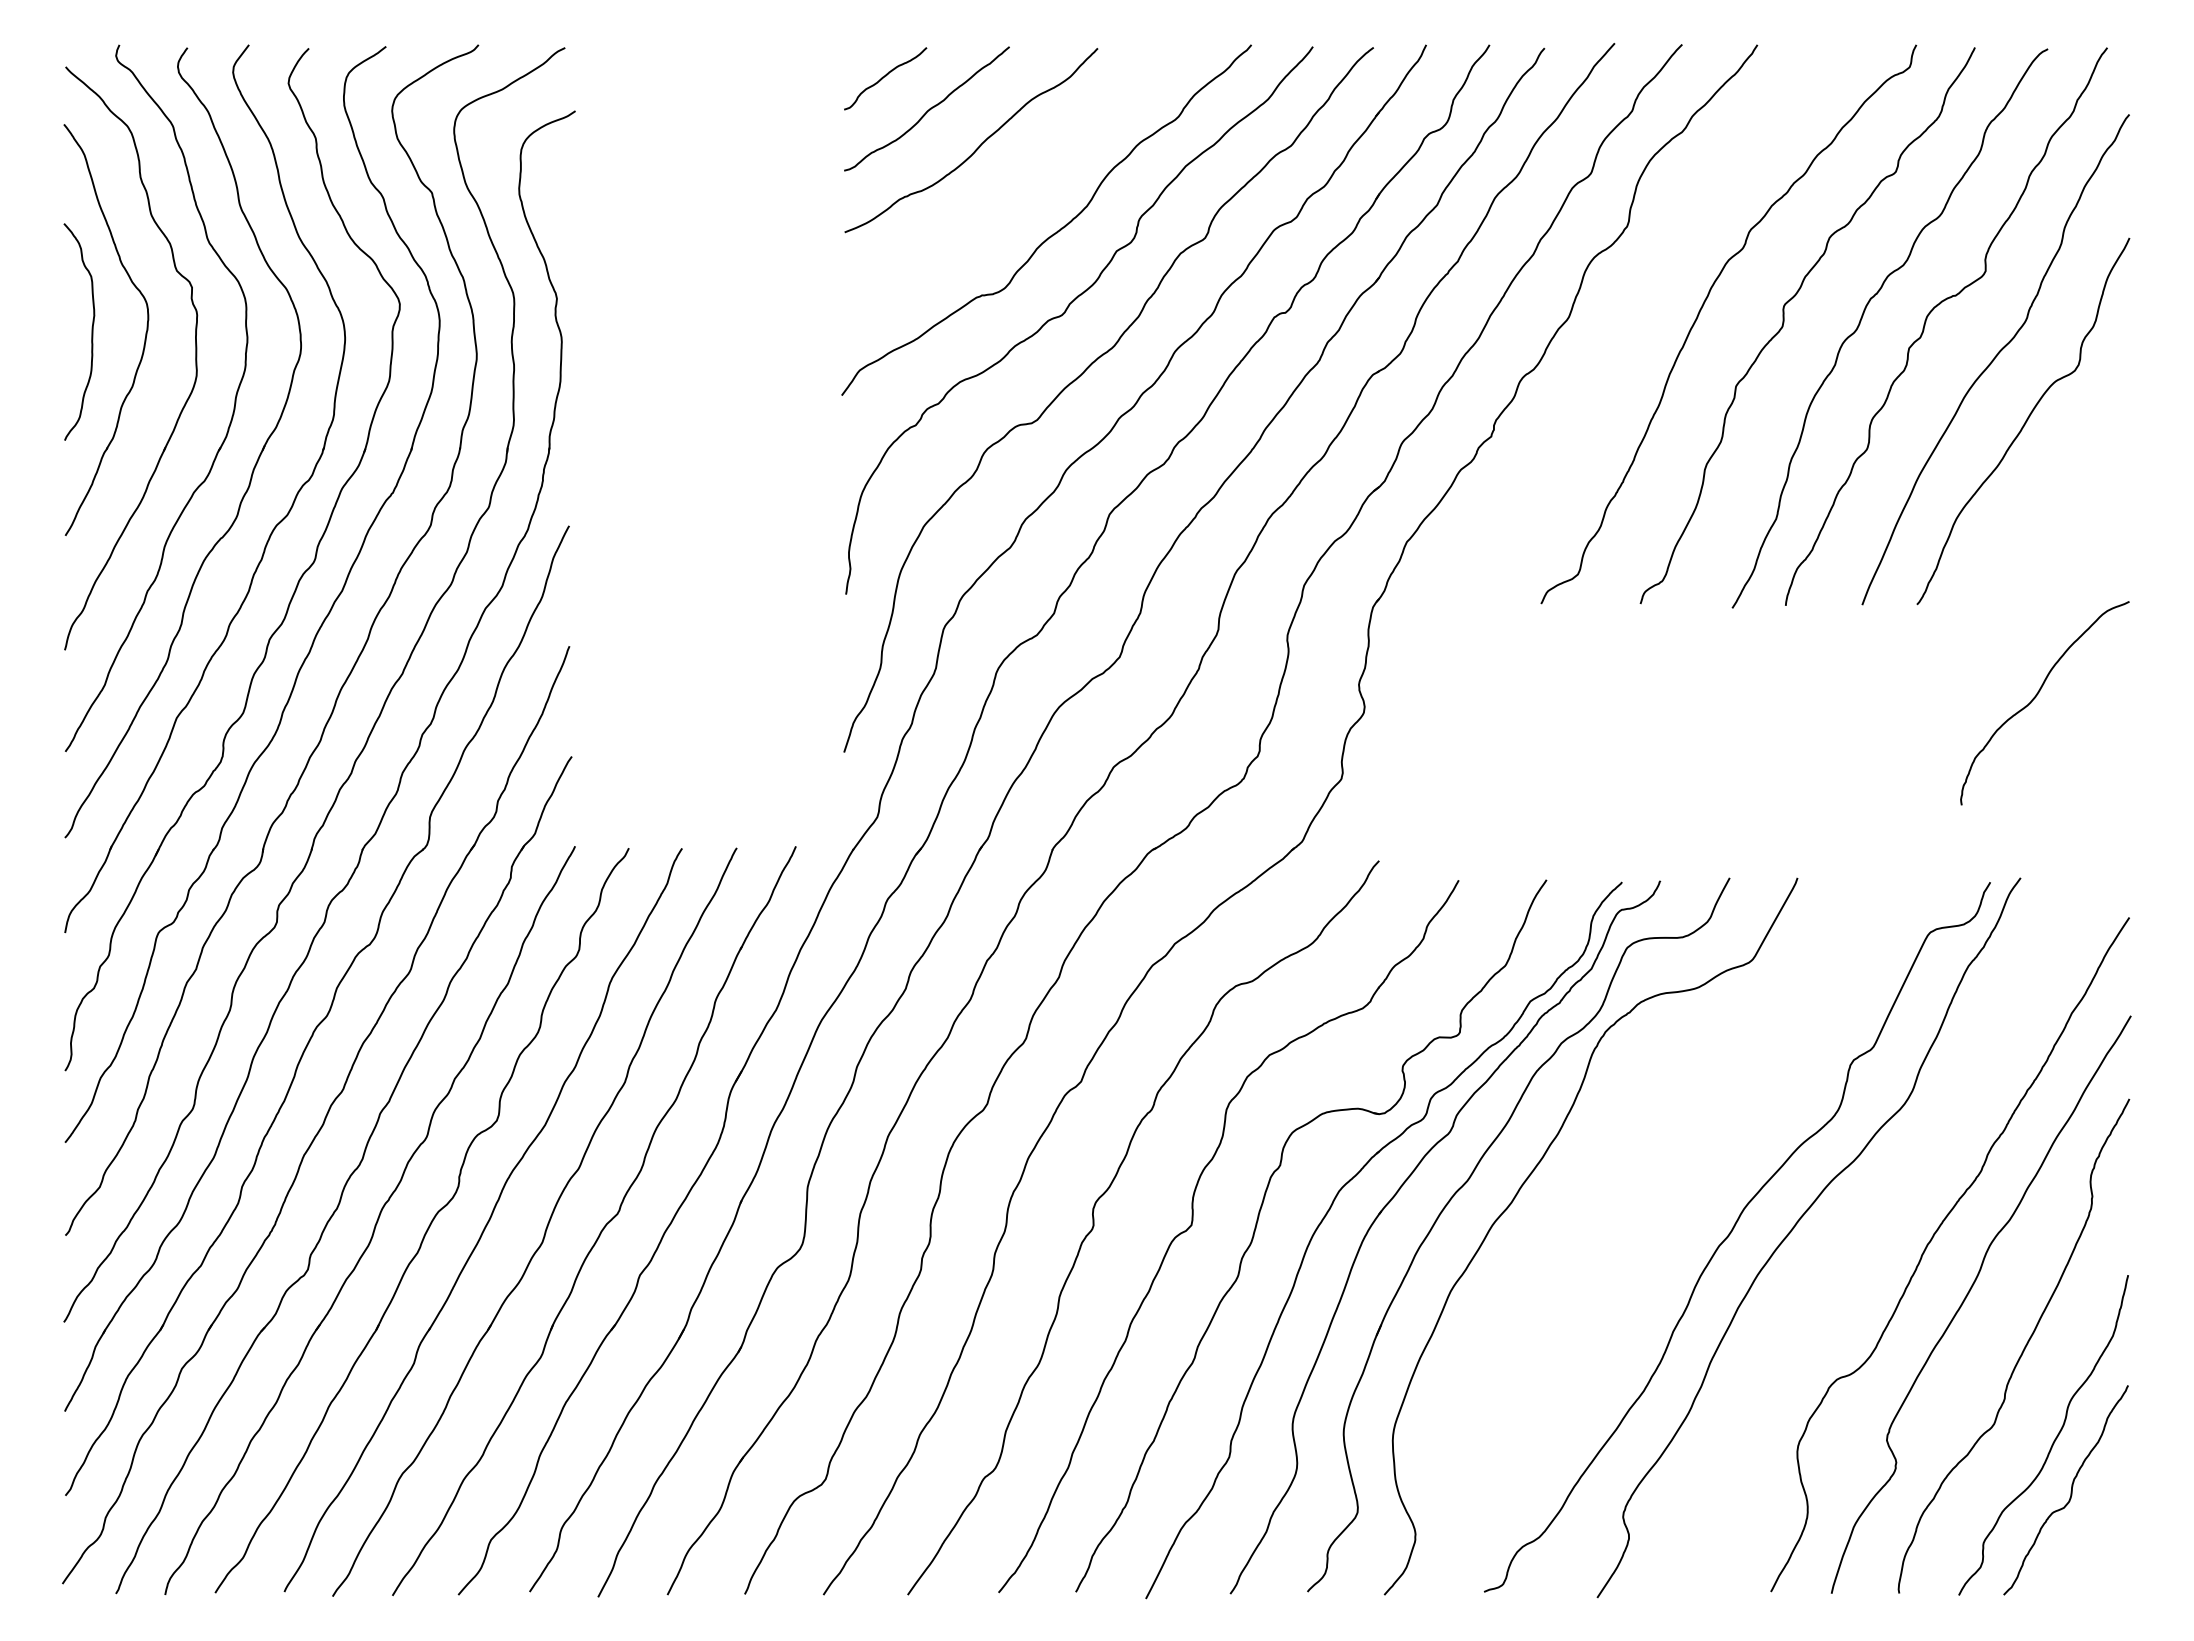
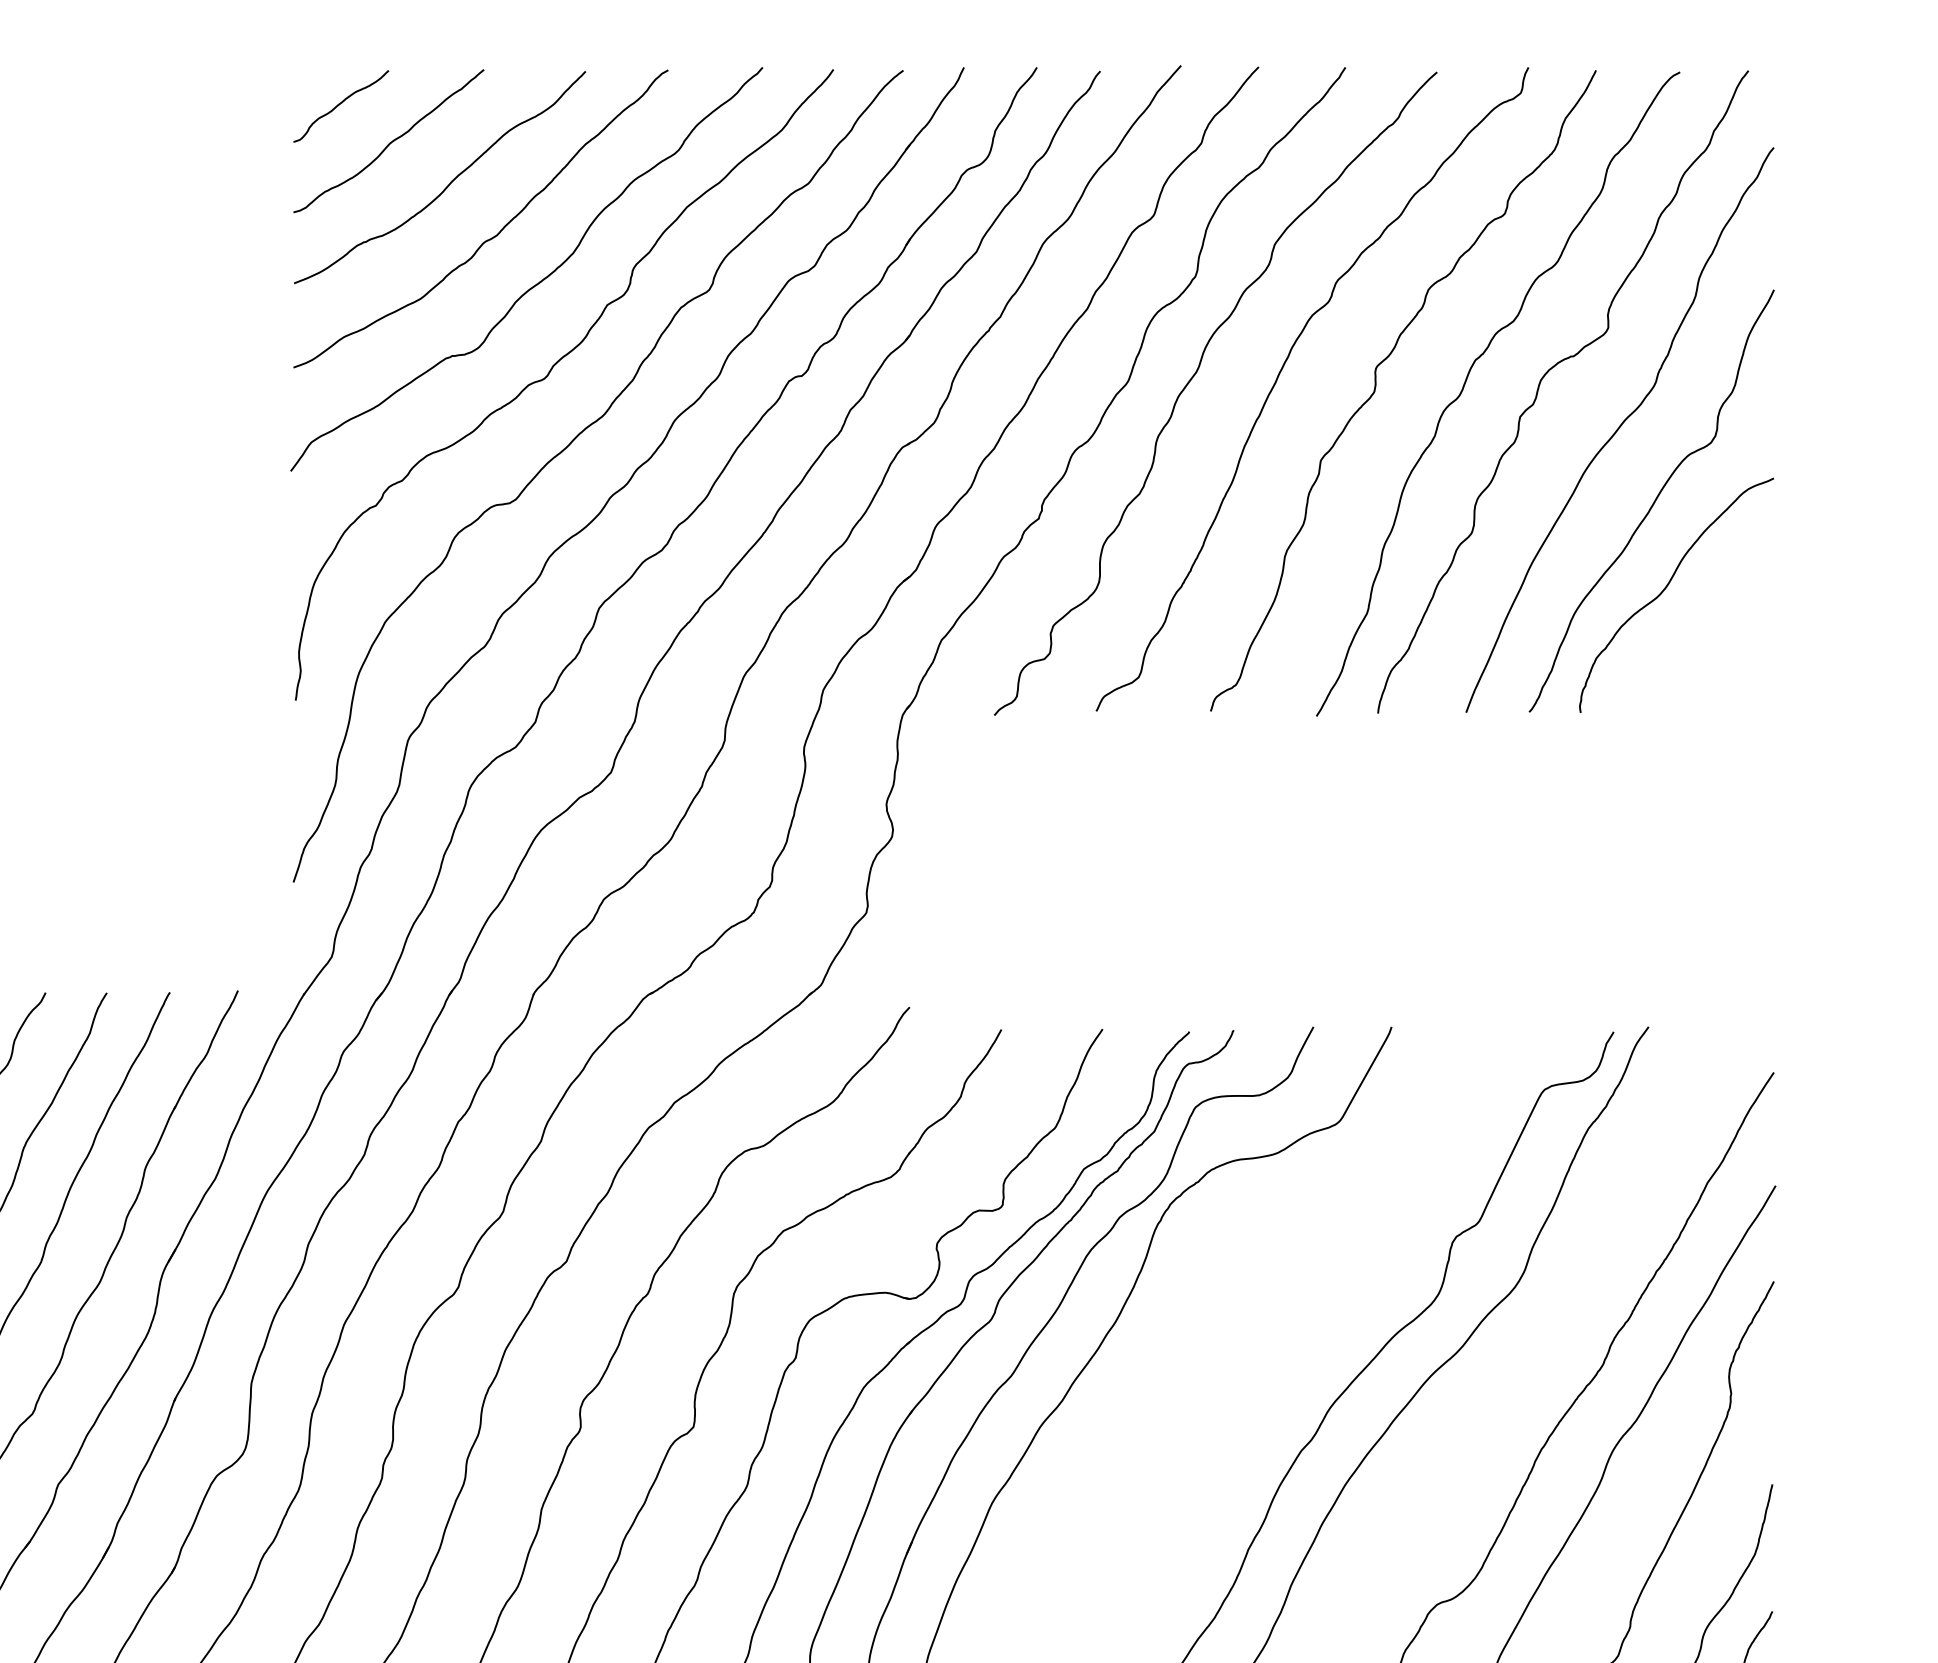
curve: (1015, 192) -> (490, 237), added
curve: (1626, 313) -> (1194, 376), added
curve: (2036, 697) -> (1666, 588), moved

